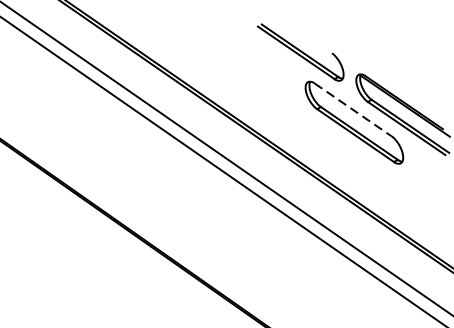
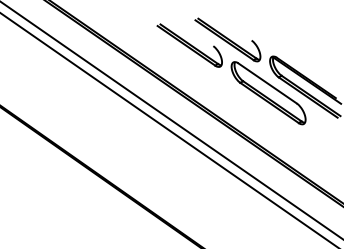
part: (250, 59) -> (189, 45), added
line: (354, 109) -> (268, 83), dashed -> solid

